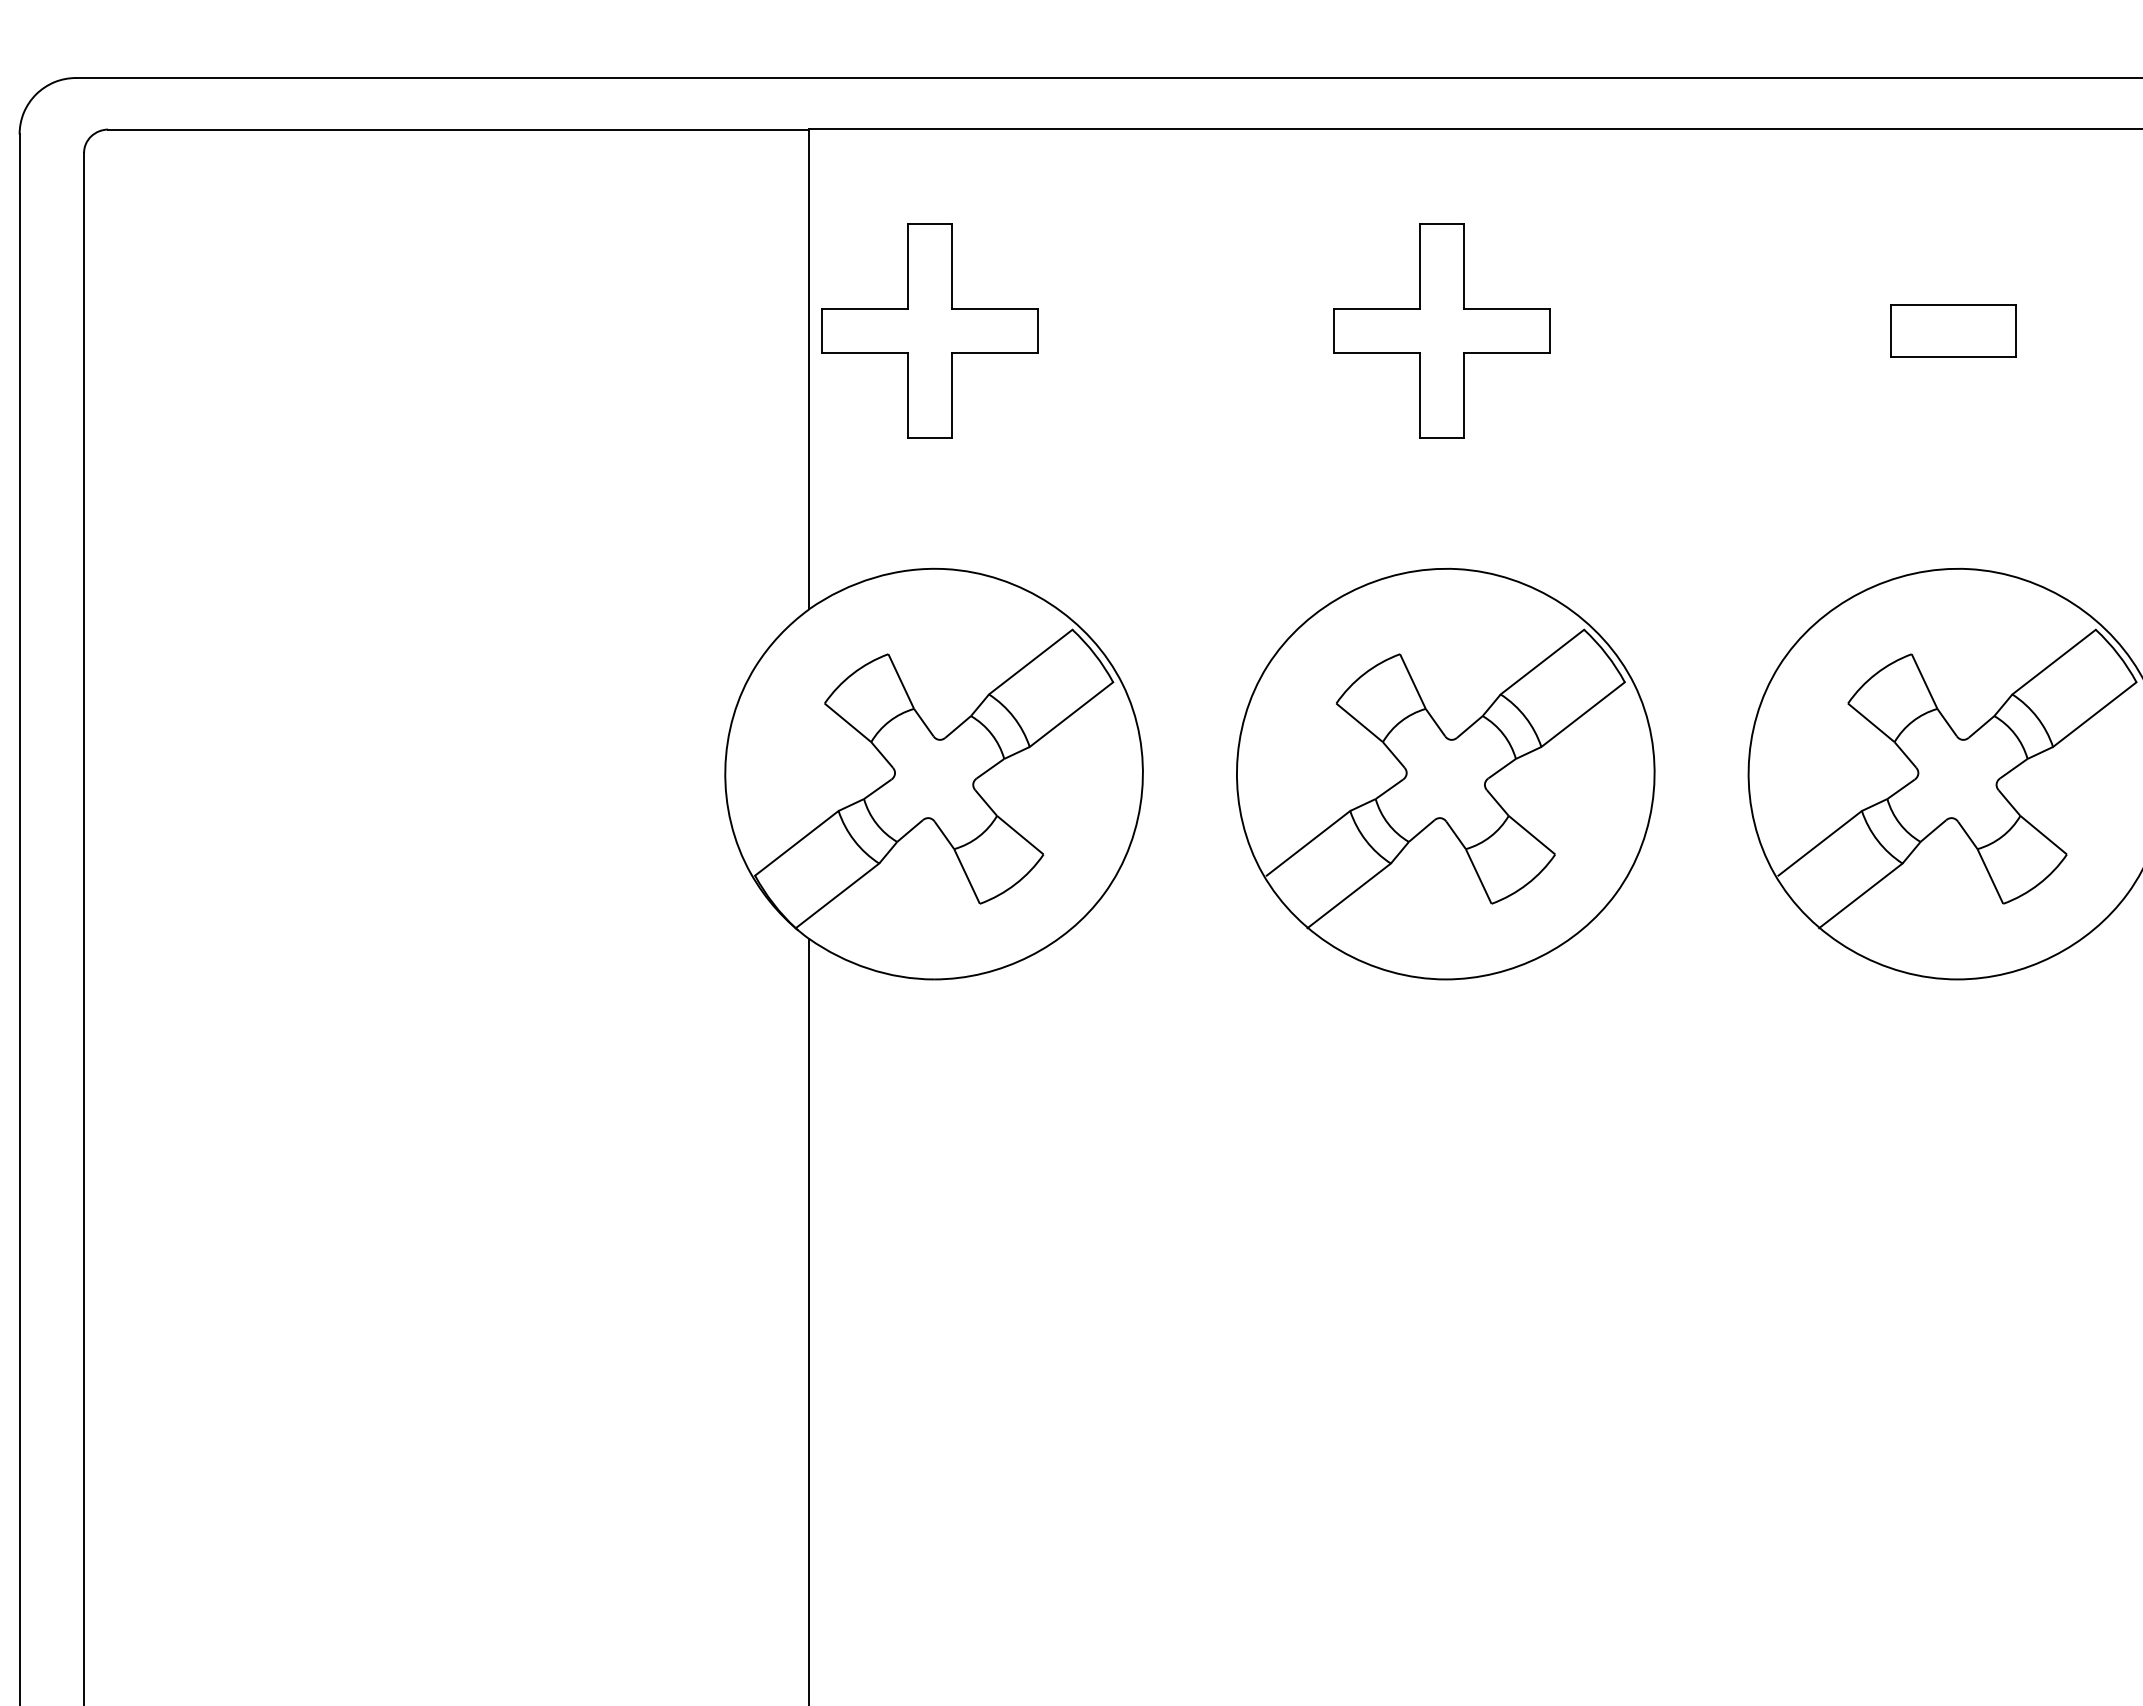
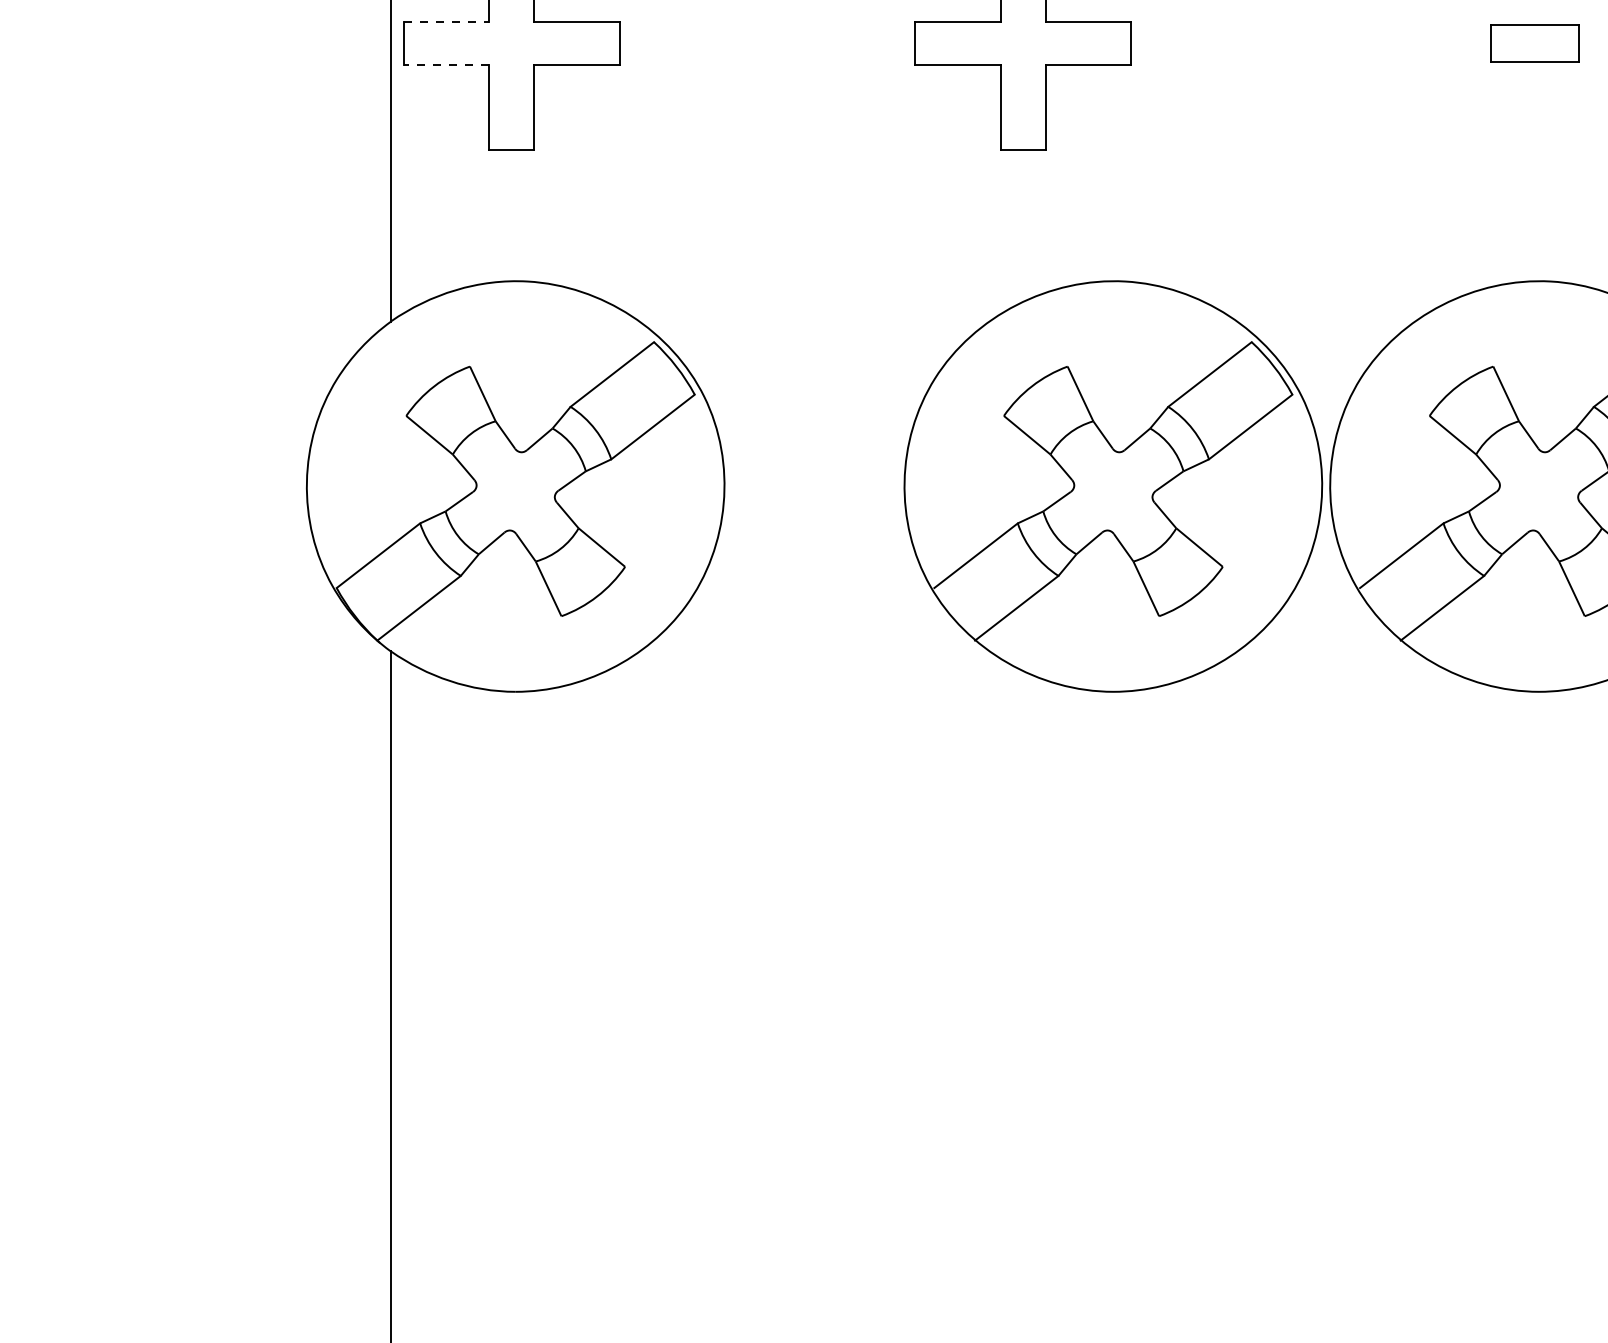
line: (865, 309) -> (447, 21), solid -> dashed
part: (1953, 330) -> (1535, 42), size x0.7
line: (865, 352) -> (447, 64), solid -> dashed
part: (1445, 773) -> (1113, 485), moved

